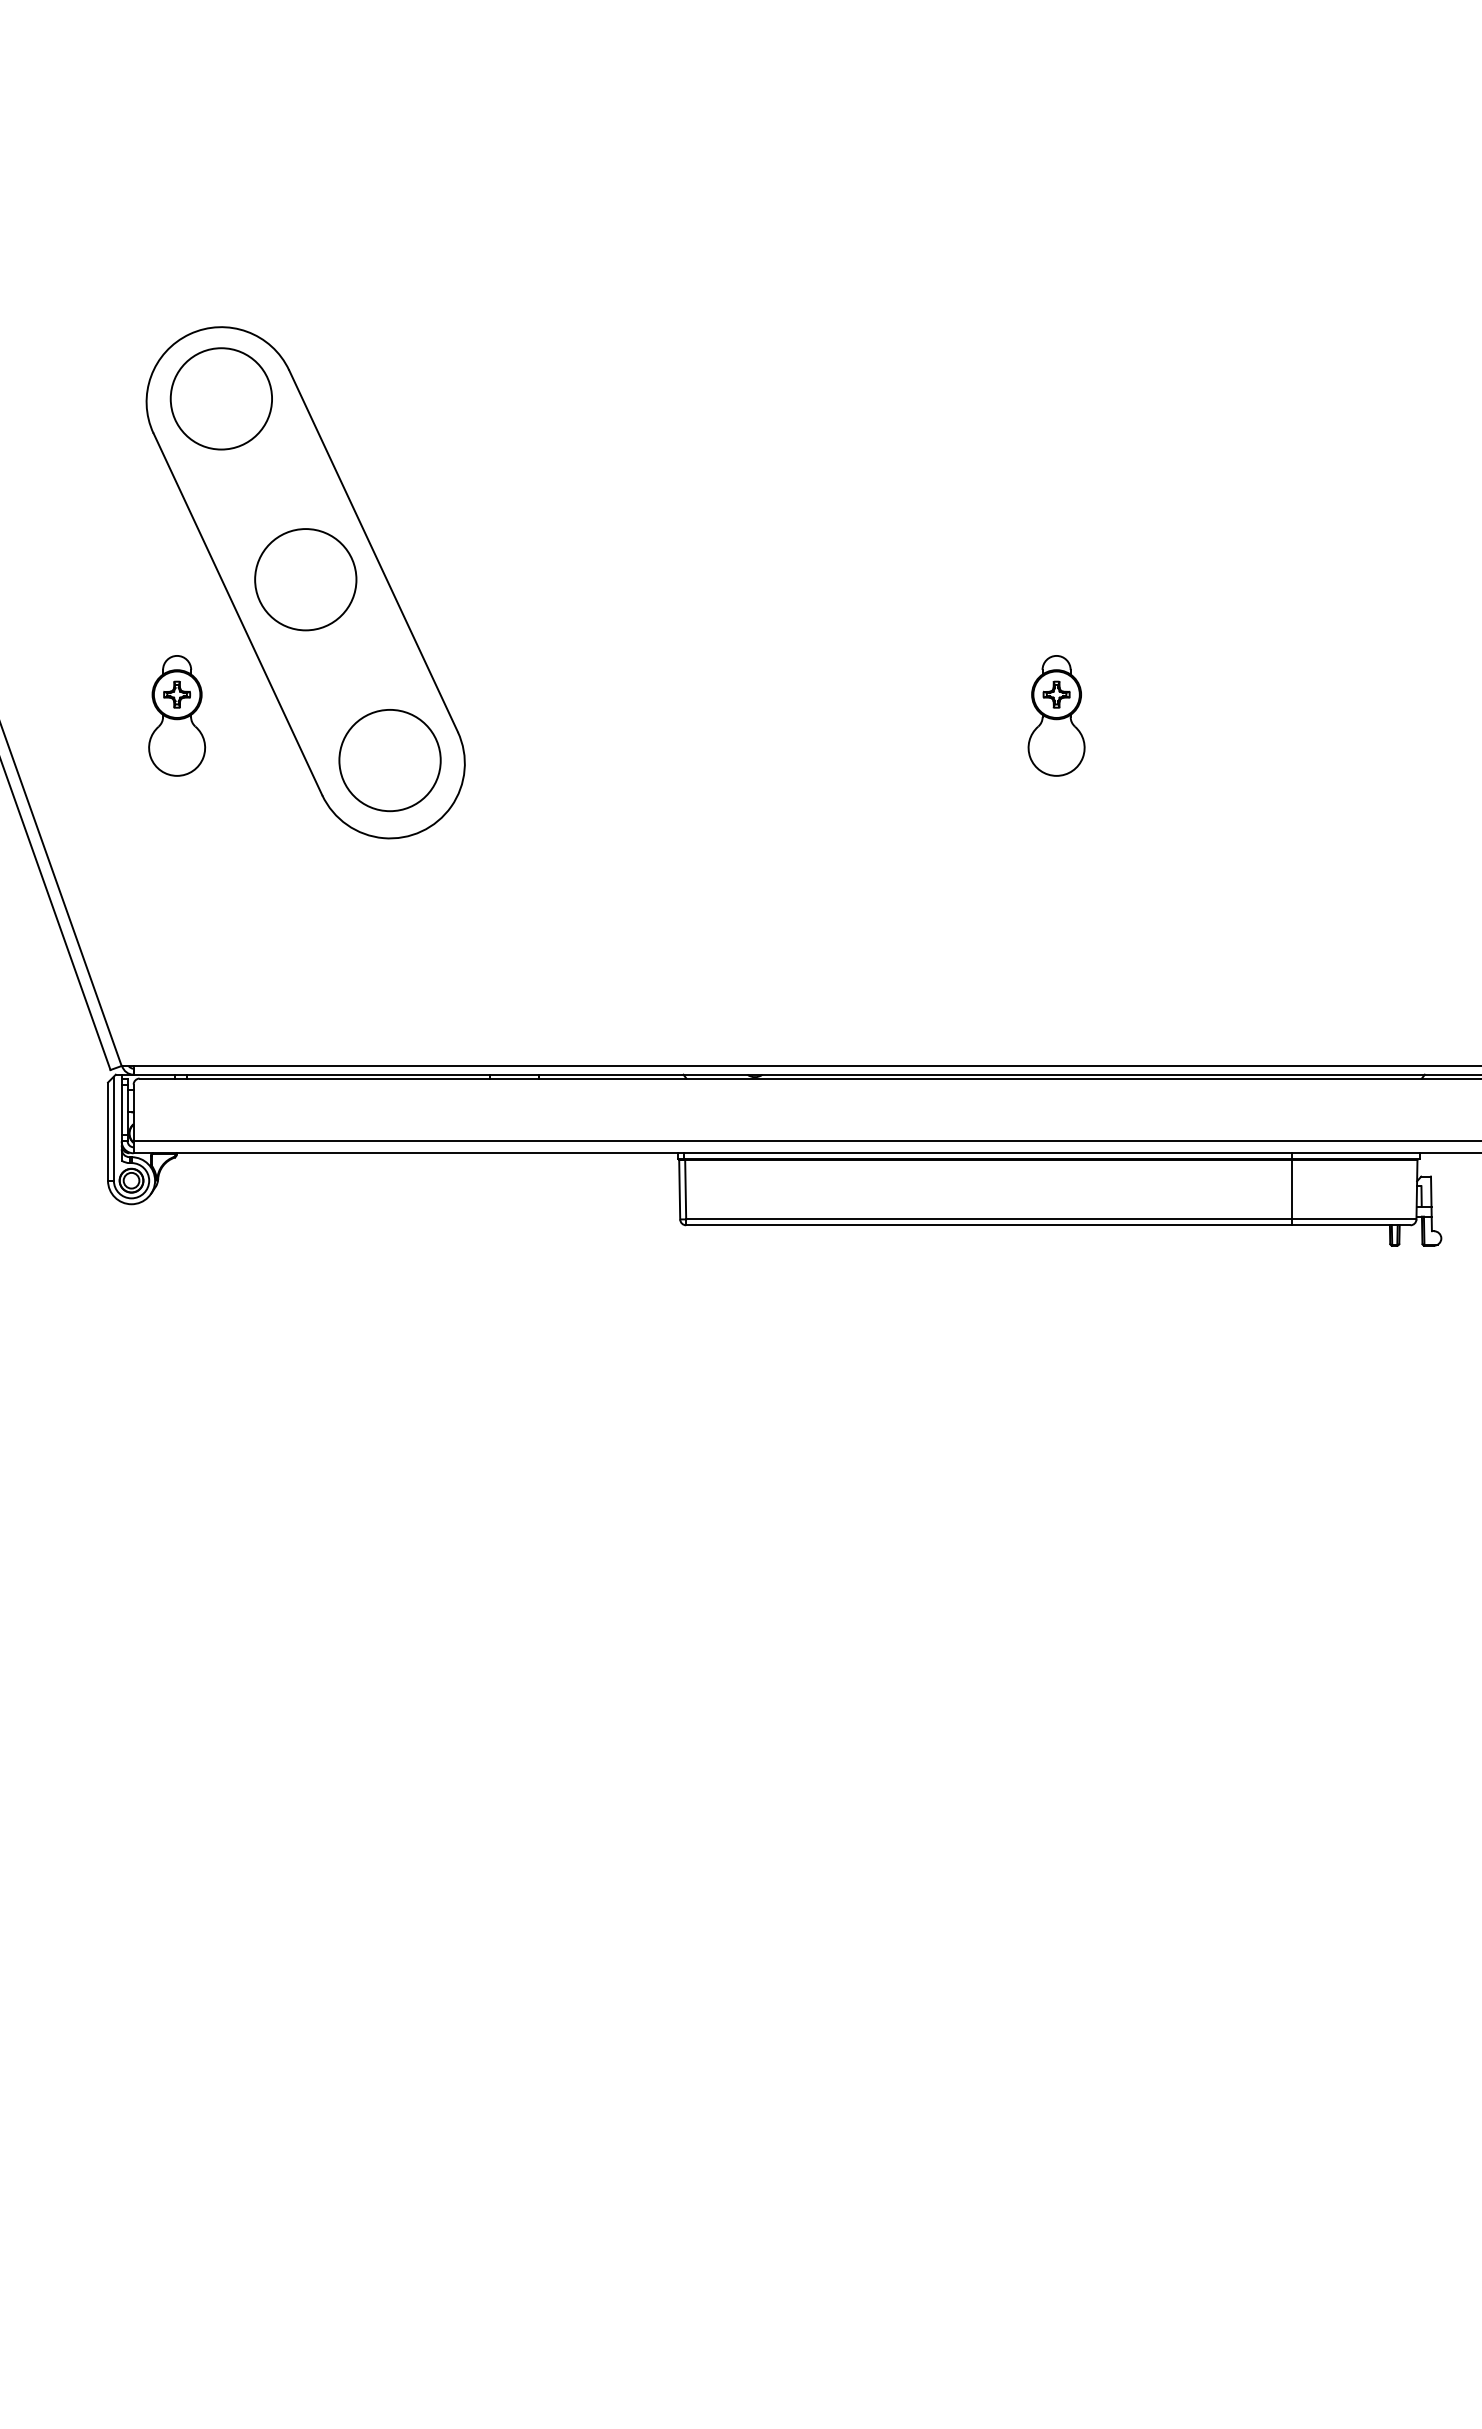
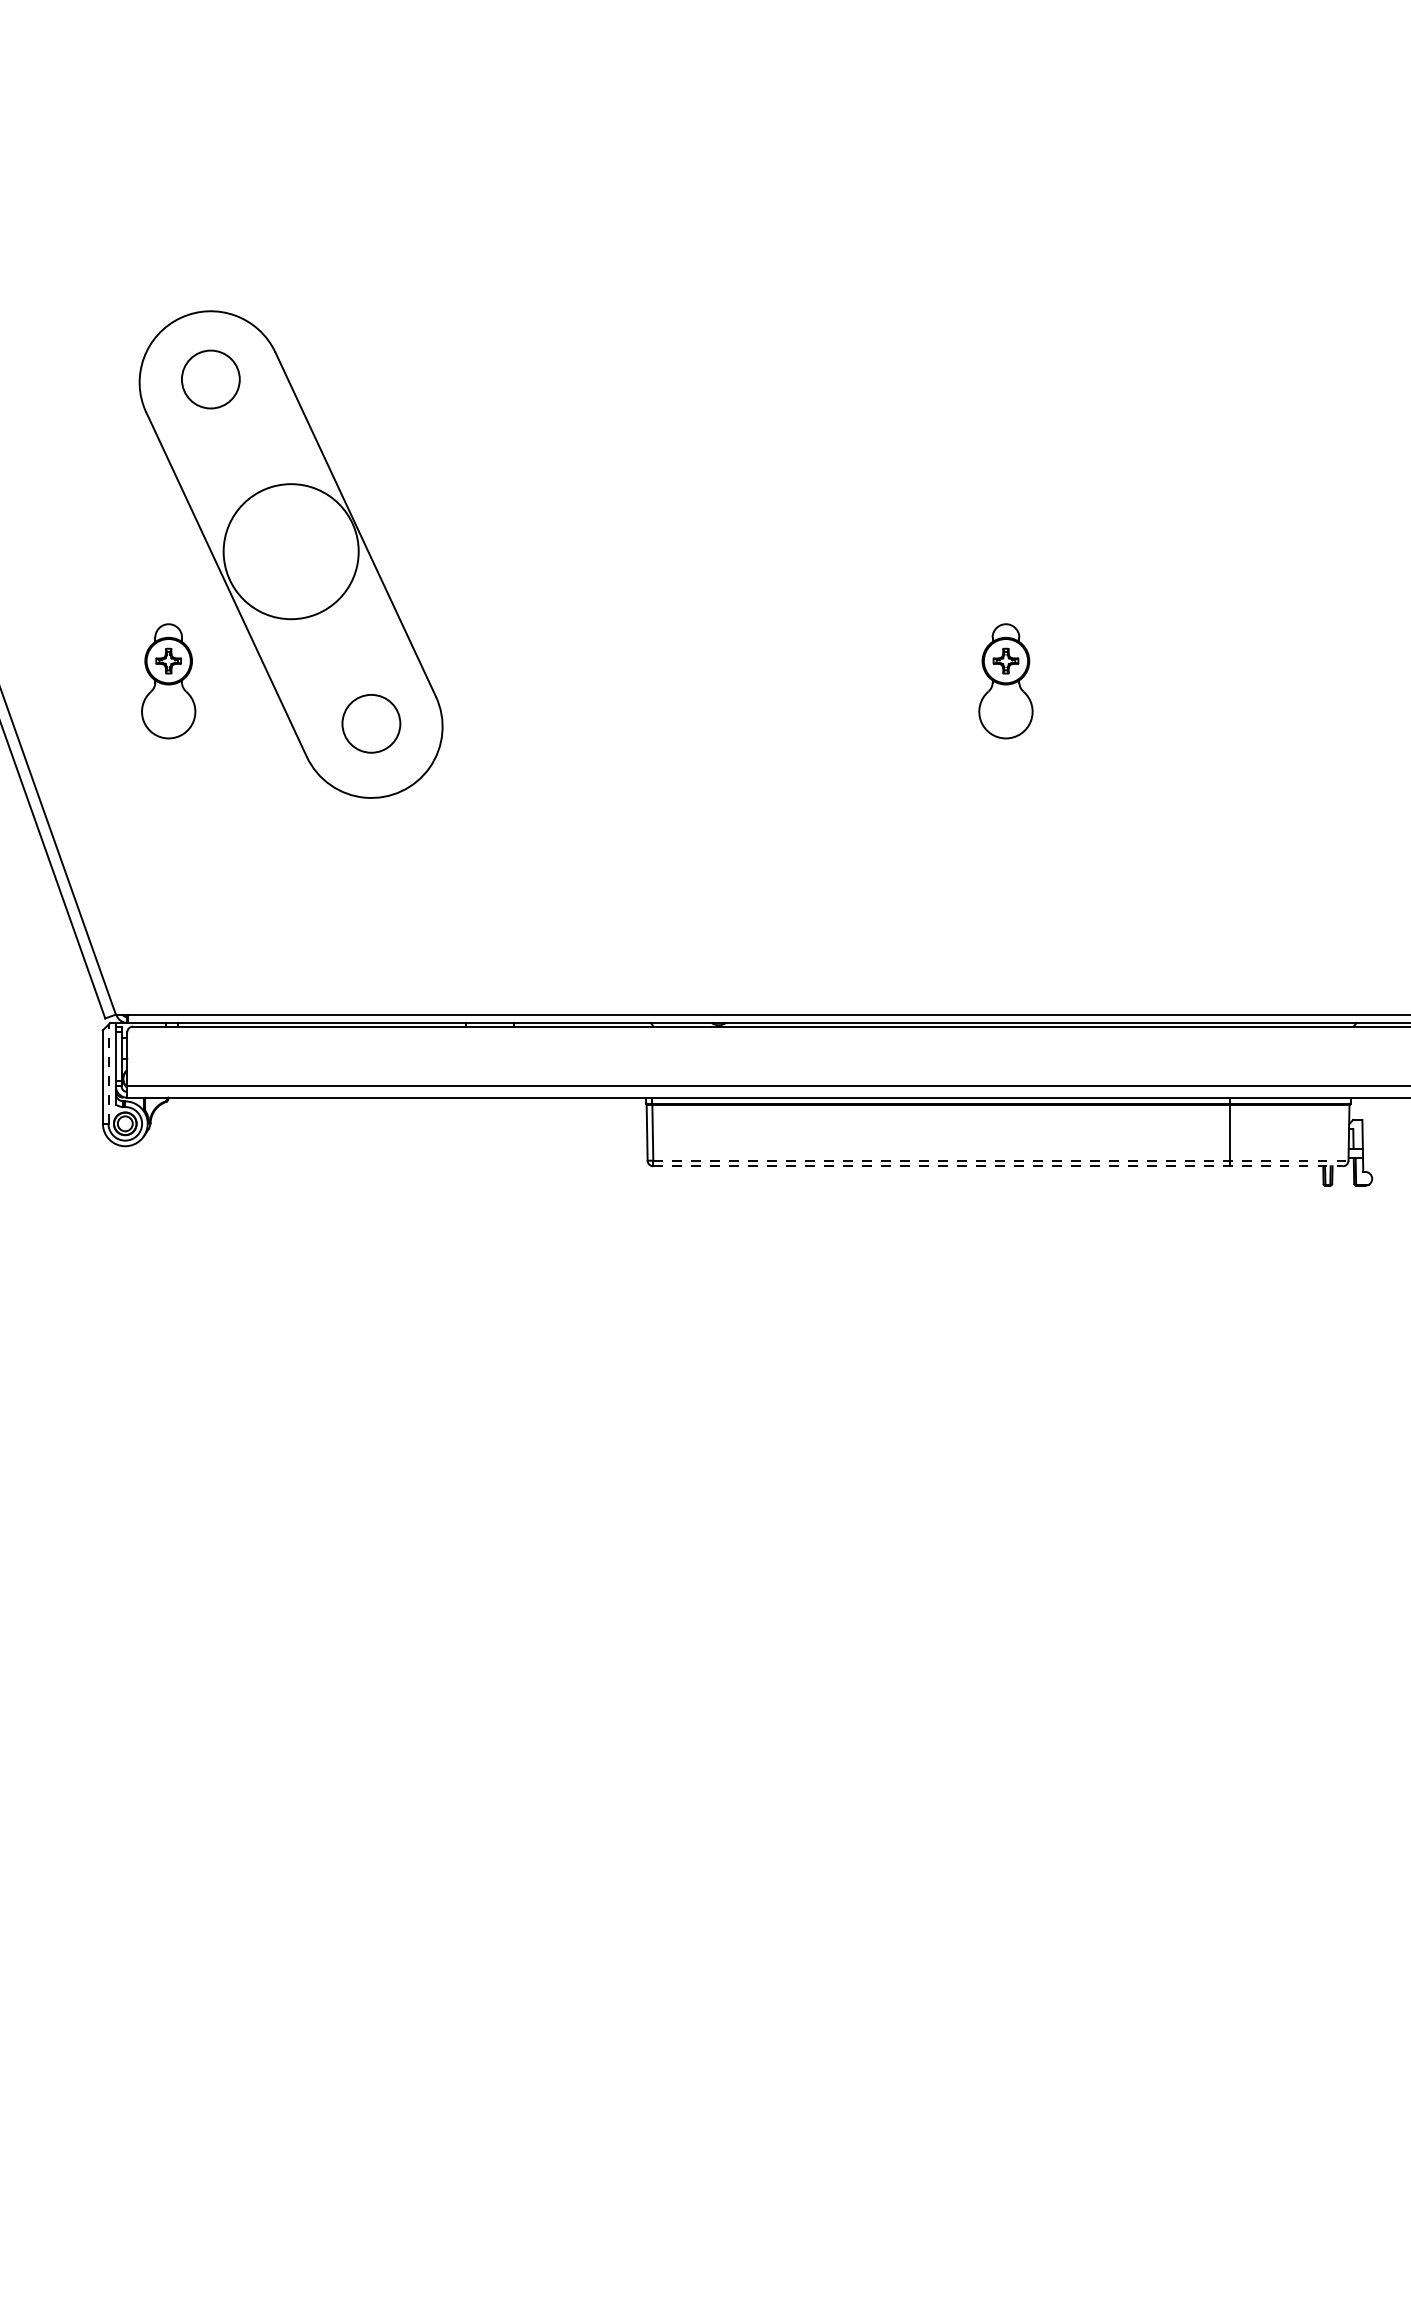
circle: (221, 398) -> (210, 379), size x0.6
circle: (305, 579) -> (290, 551), size x1.4
circle: (389, 760) -> (370, 723), size x0.6
line: (113, 1128) -> (108, 1074), solid -> dashed
line: (1051, 1219) -> (1001, 1160), solid -> dashed
line: (1048, 1225) -> (998, 1166), solid -> dashed

